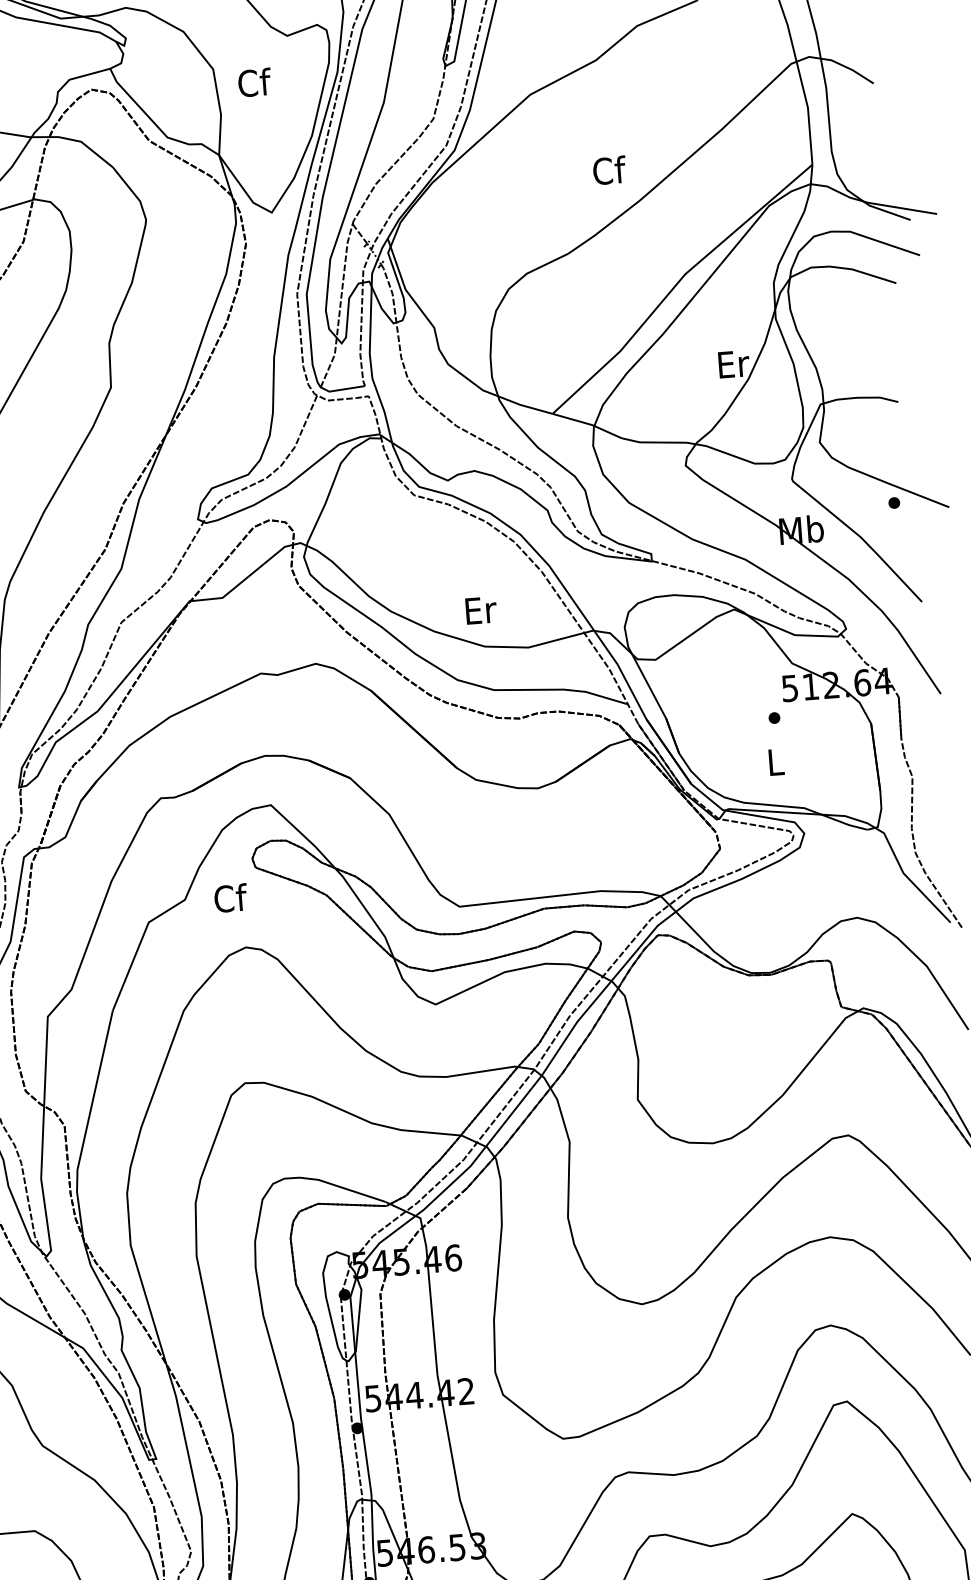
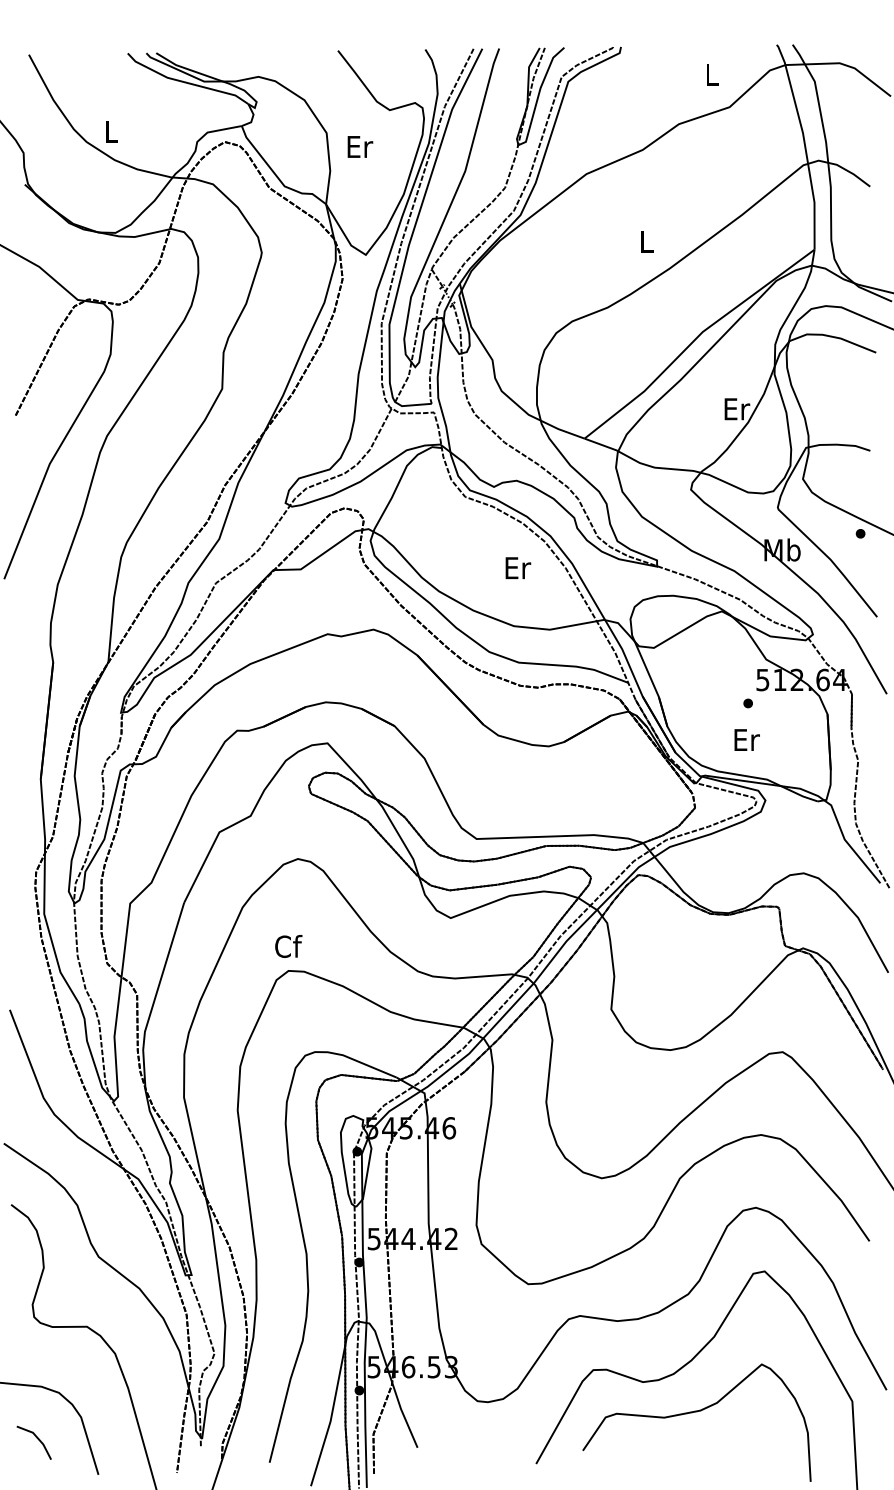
text: (254, 82) -> (359, 146), Cf -> Er
text: (608, 170) -> (646, 241), Cf -> L
text: (481, 609) -> (518, 567), moved
text: (775, 761) -> (746, 739), L -> Er
text: (230, 898) -> (288, 946), moved

